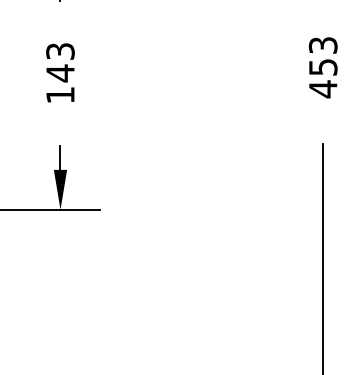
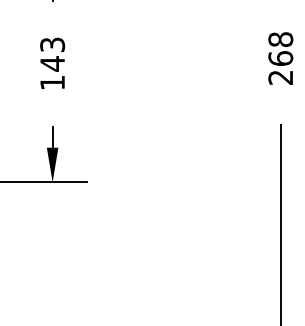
text: (322, 67) -> (280, 58), 453 -> 268

